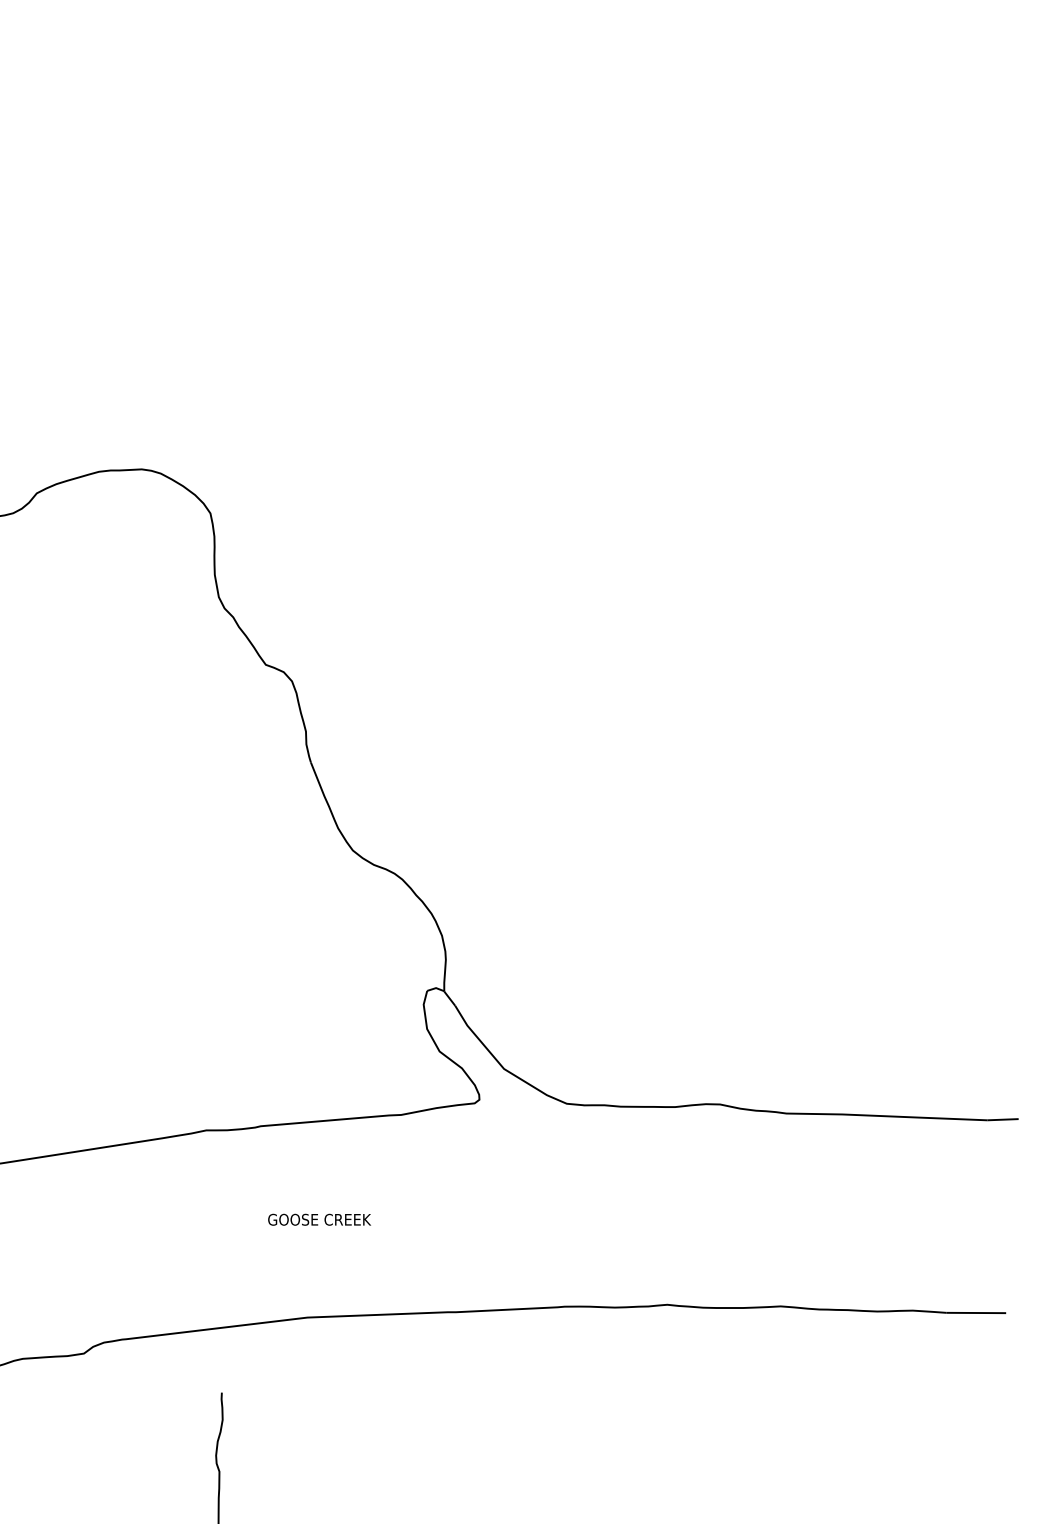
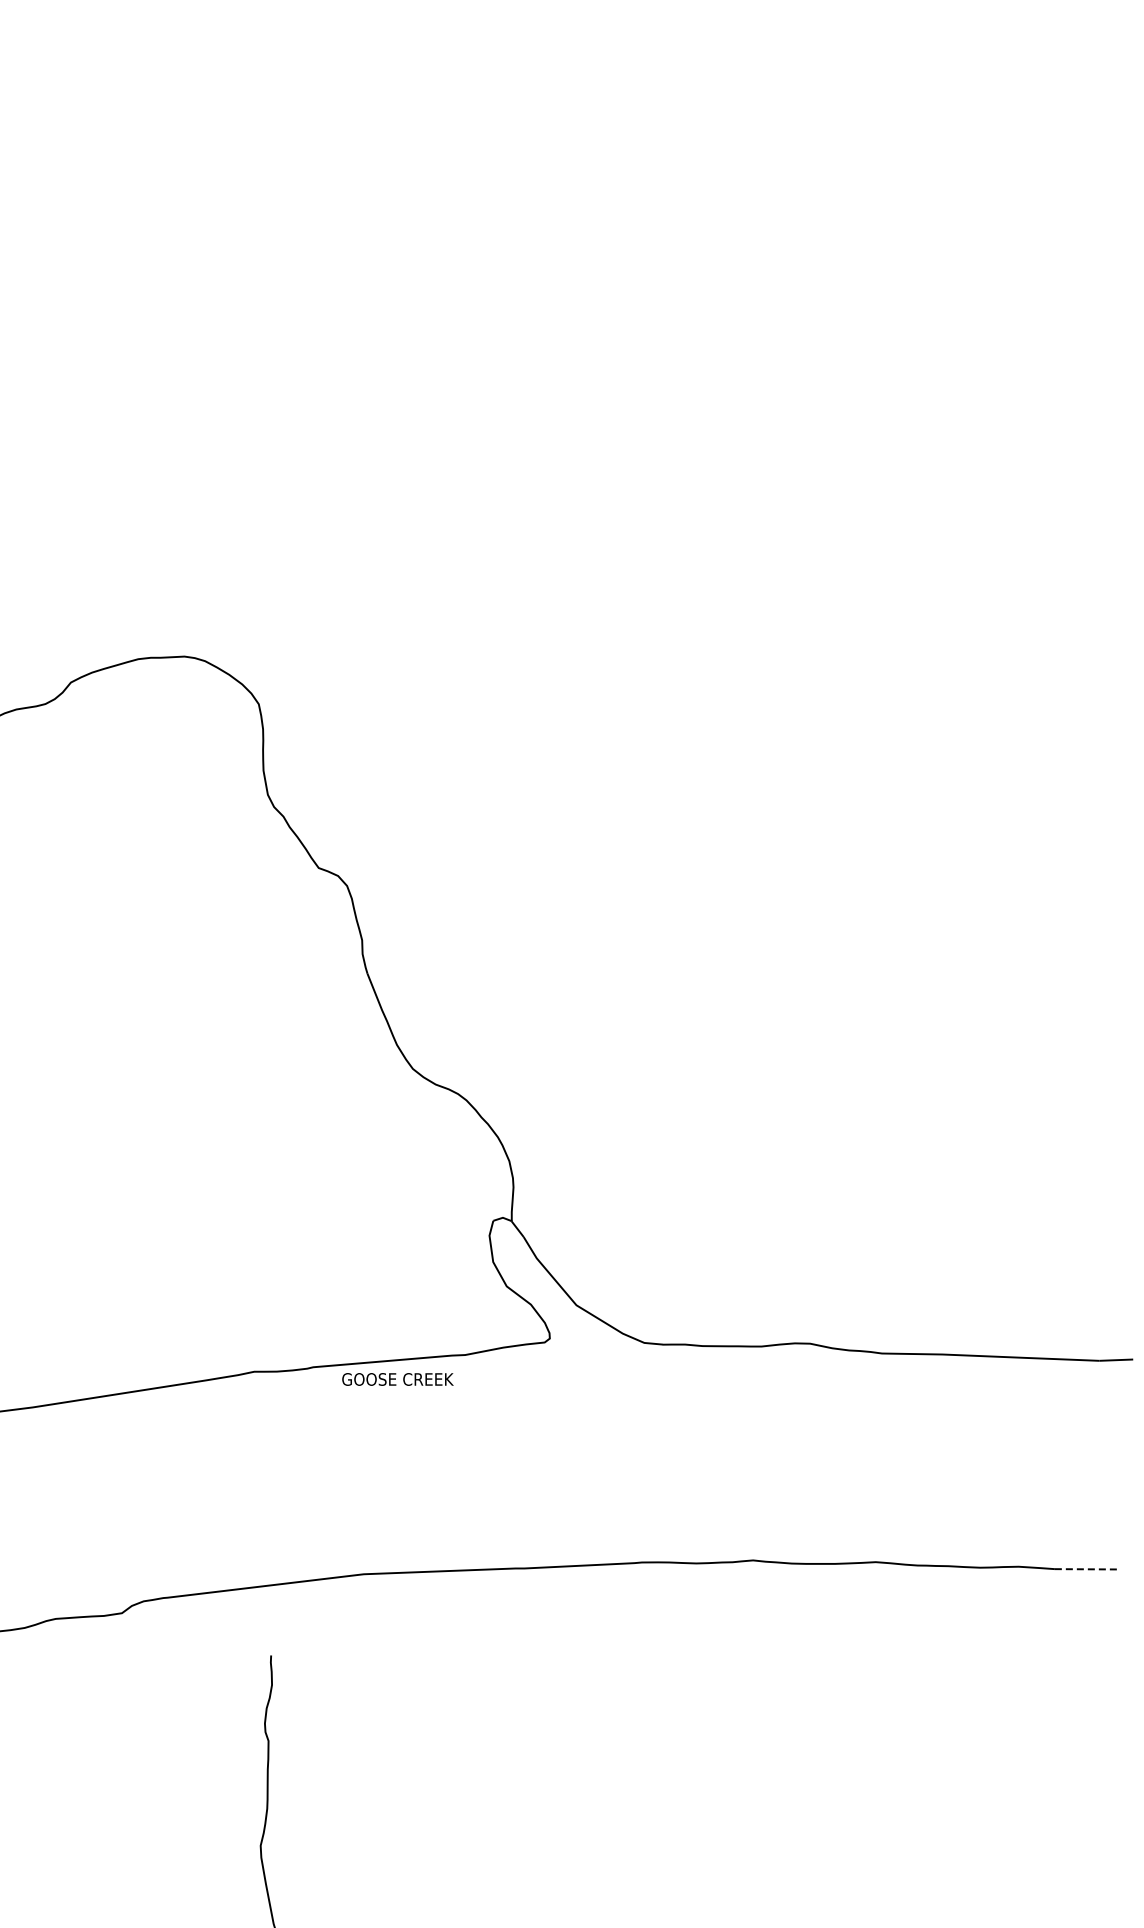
text: (319, 1219) -> (397, 1379), moved
line: (976, 1313) -> (1087, 1569), solid -> dashed

